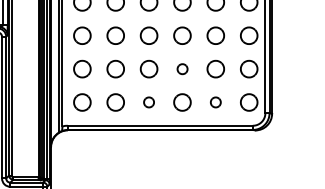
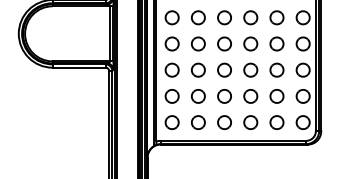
part: (182, 69) -> (250, 96), size x1.67
part: (149, 102) -> (224, 122), size x1.67
part: (215, 102) -> (276, 122), size x1.67

